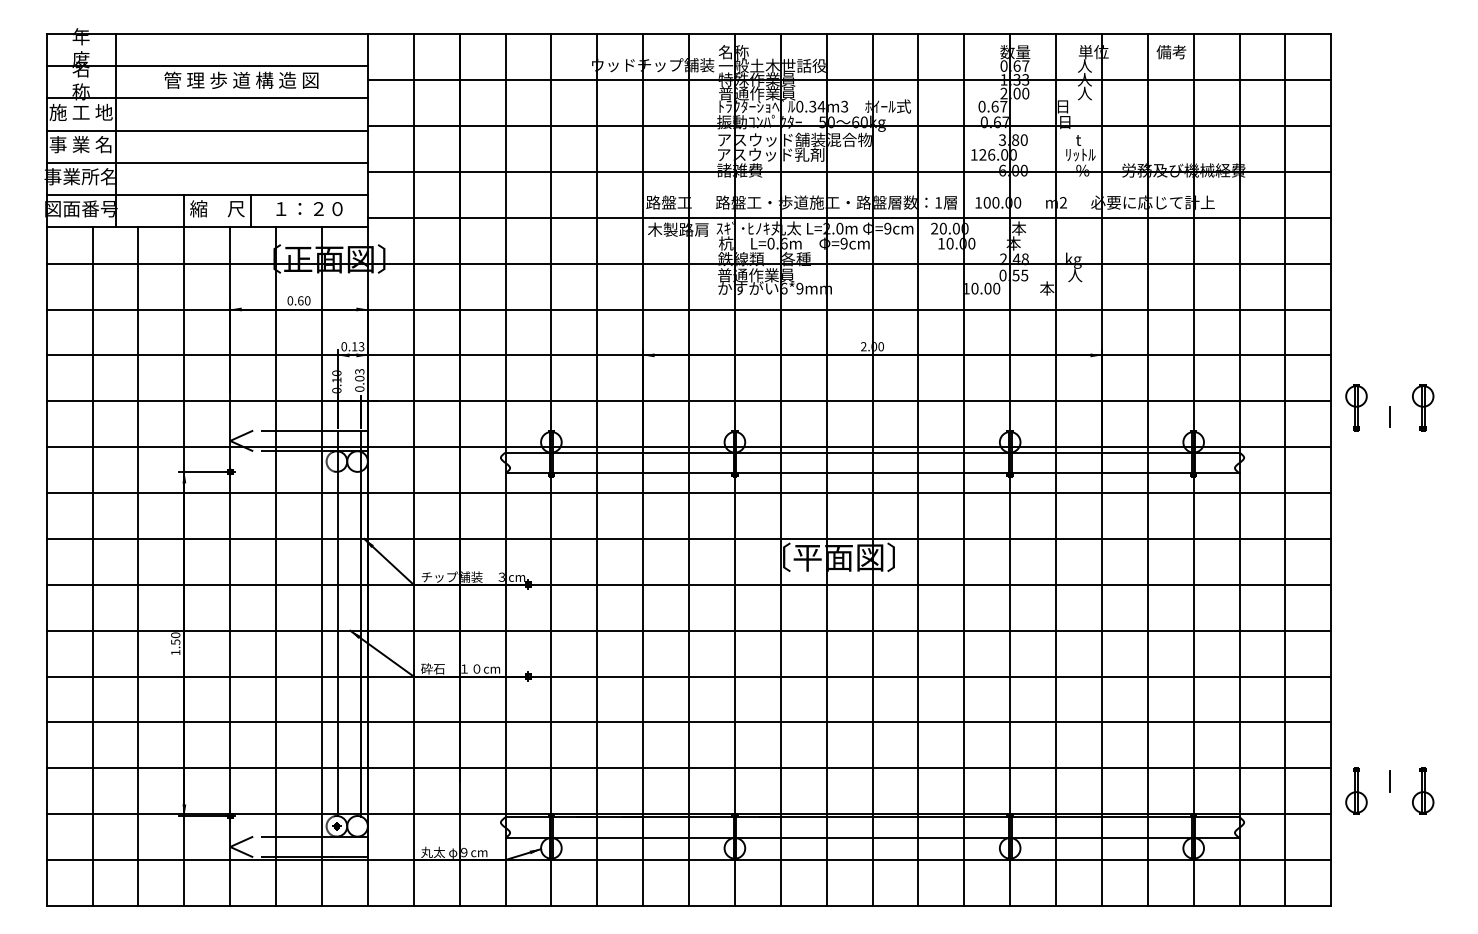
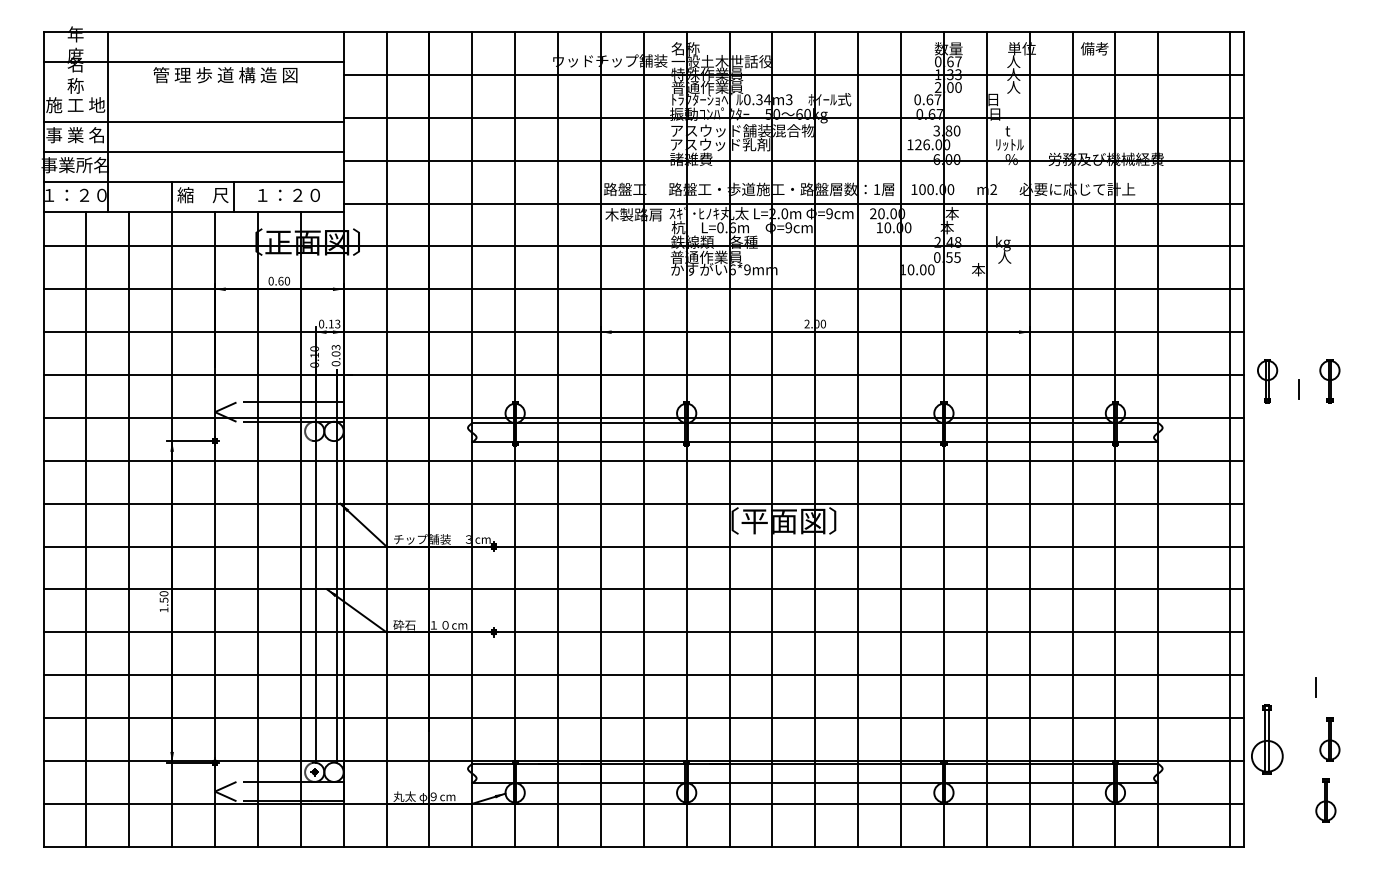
line: (207, 98) -> (193, 92), removed
text: (80, 209) -> (75, 195), 図面番号 -> １：２０
line: (1285, 470) -> (1230, 439), moved
line: (1389, 781) -> (1315, 687), moved
part: (1356, 791) -> (1267, 739), size x1.6
part: (1418, 856) -> (1325, 800), added

